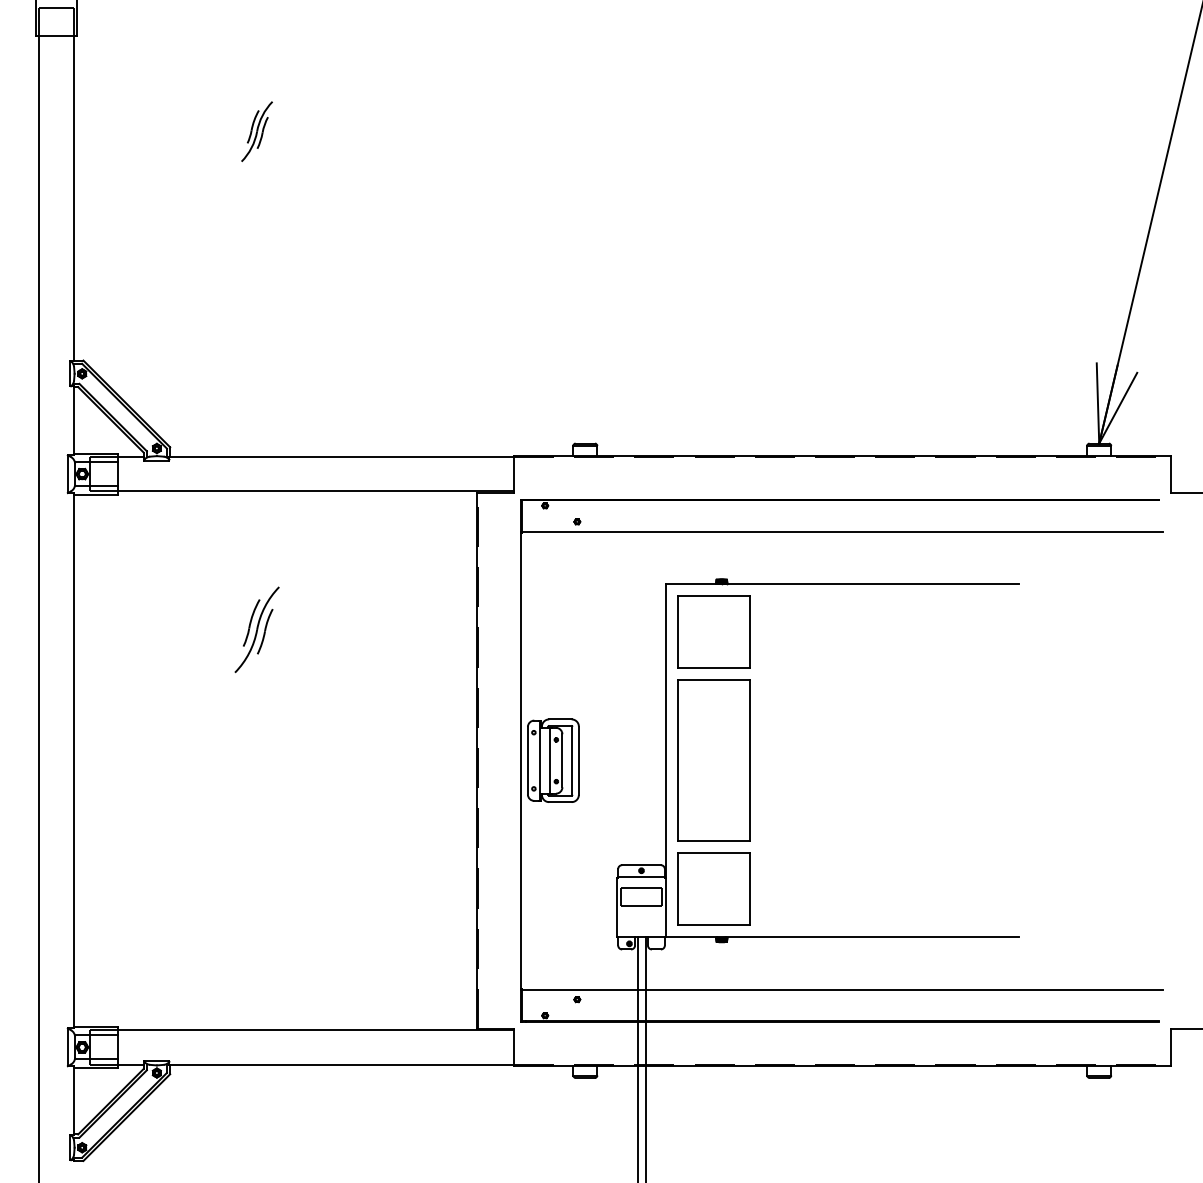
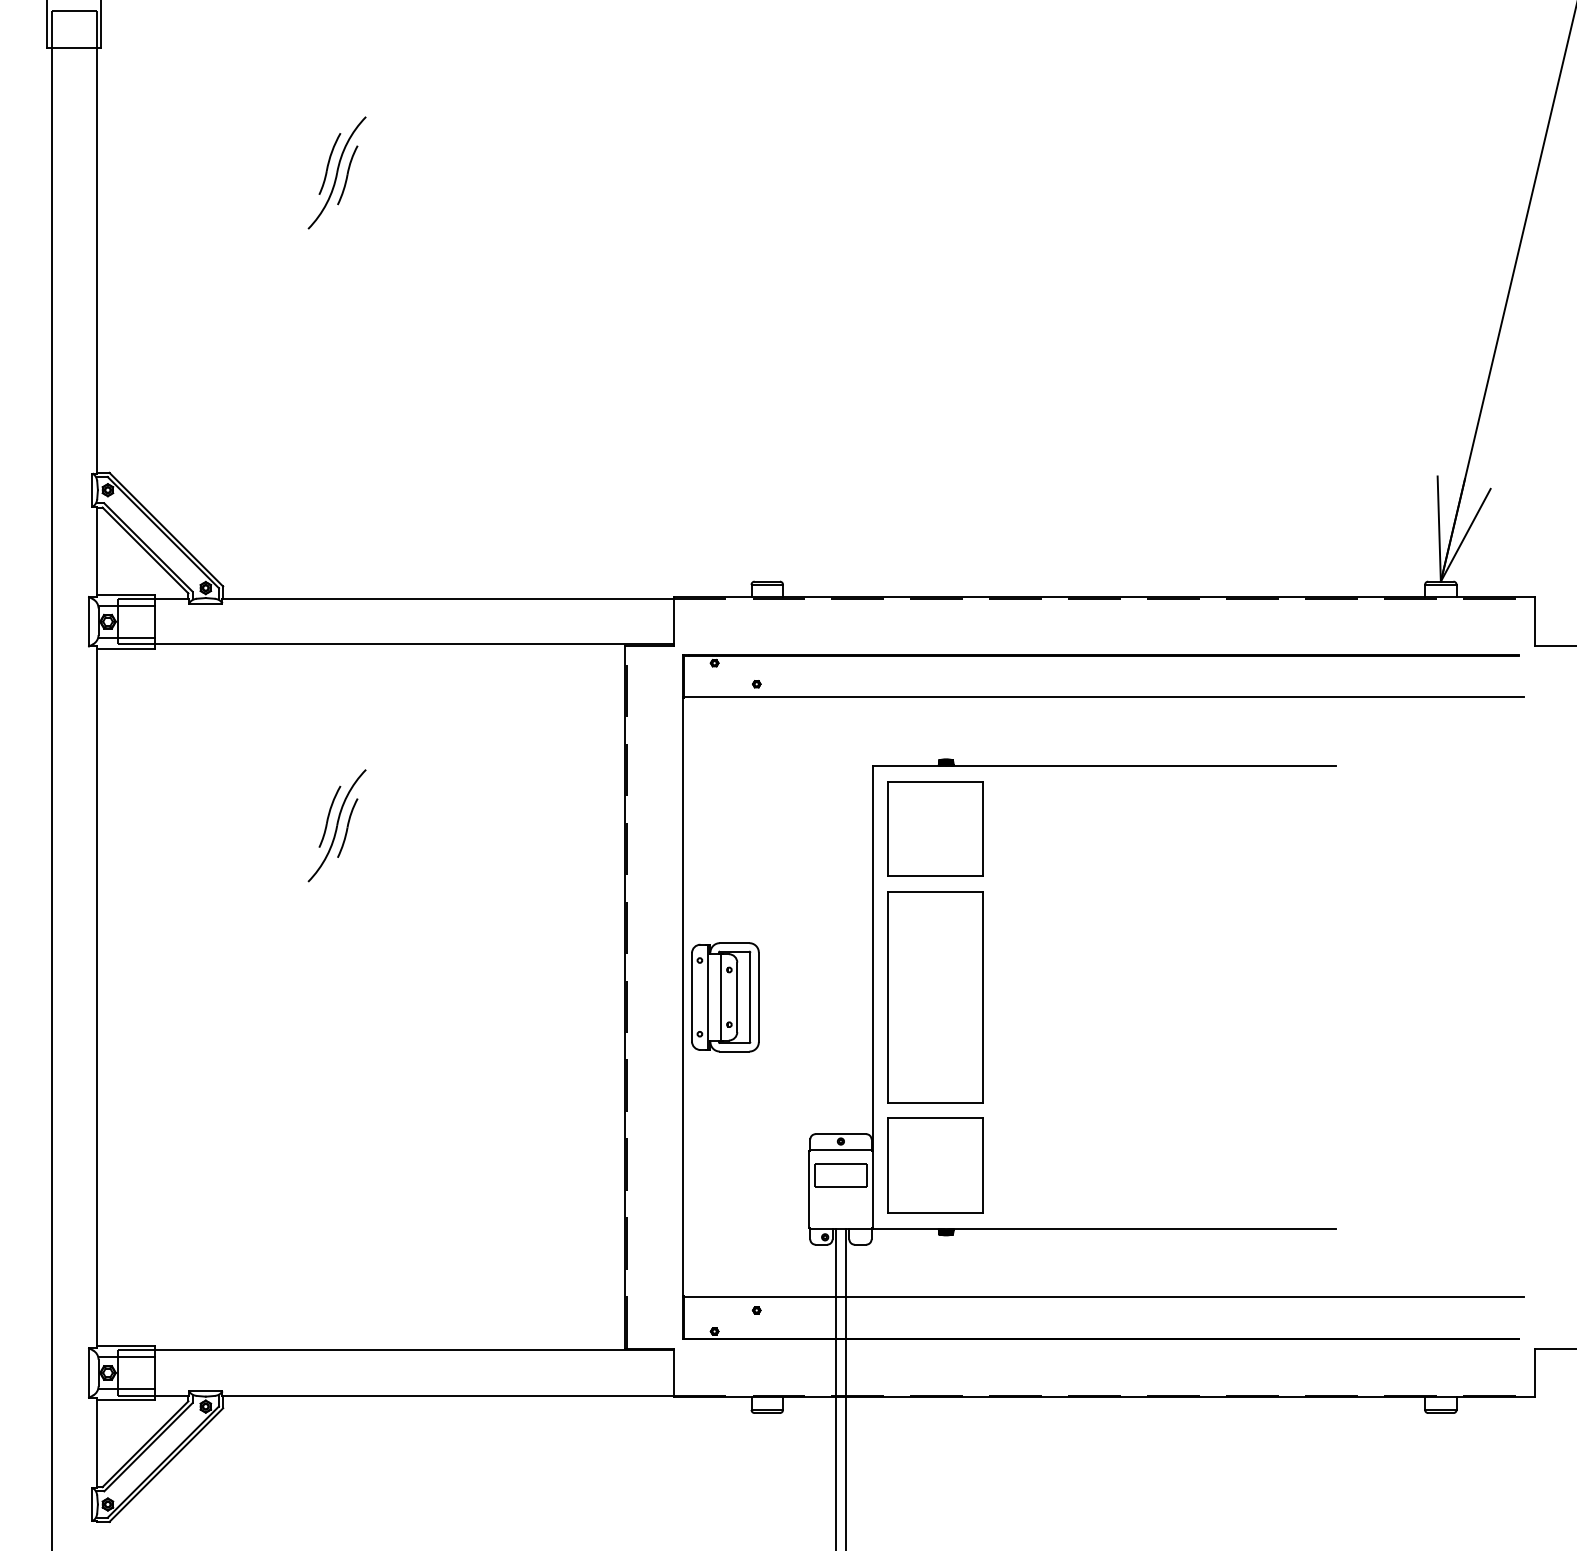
part: (256, 131) -> (336, 172), size x1.43

